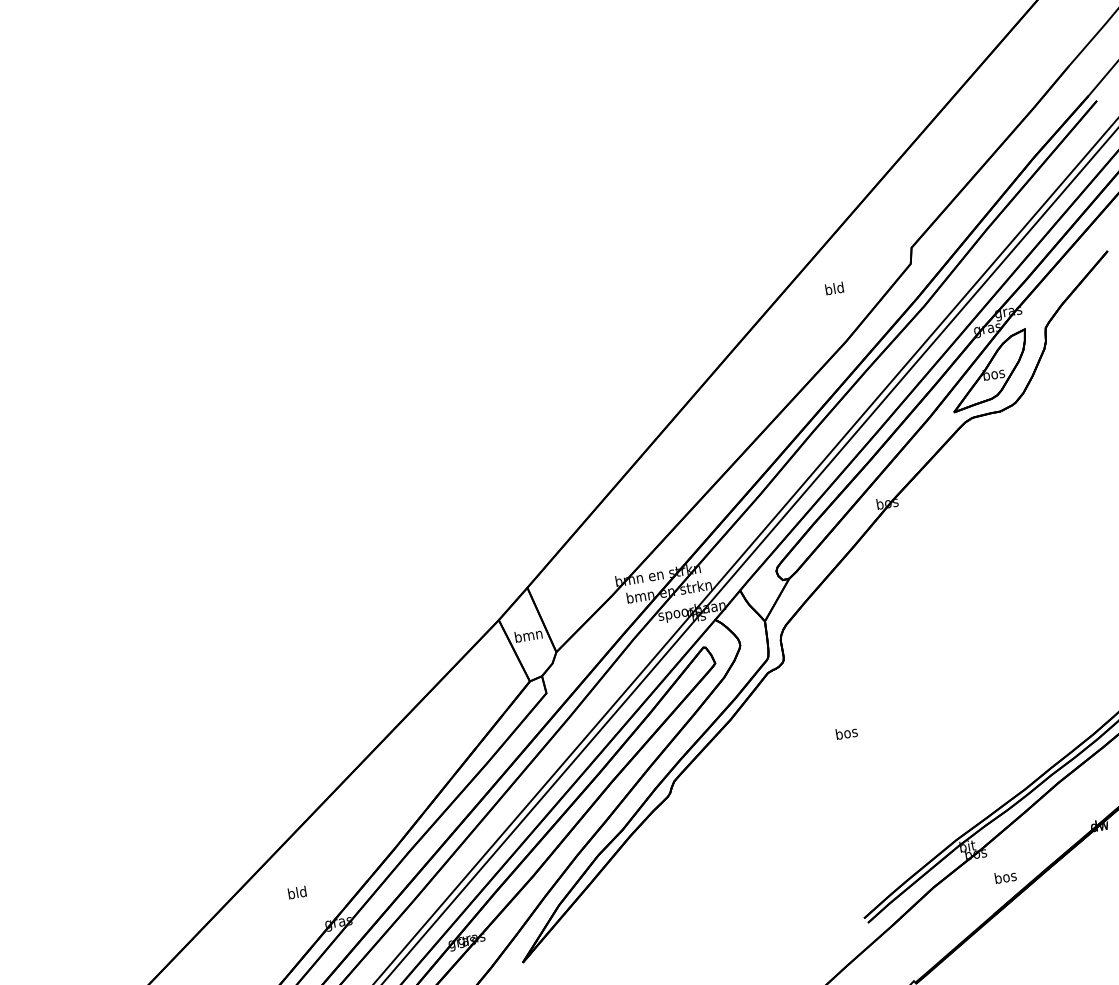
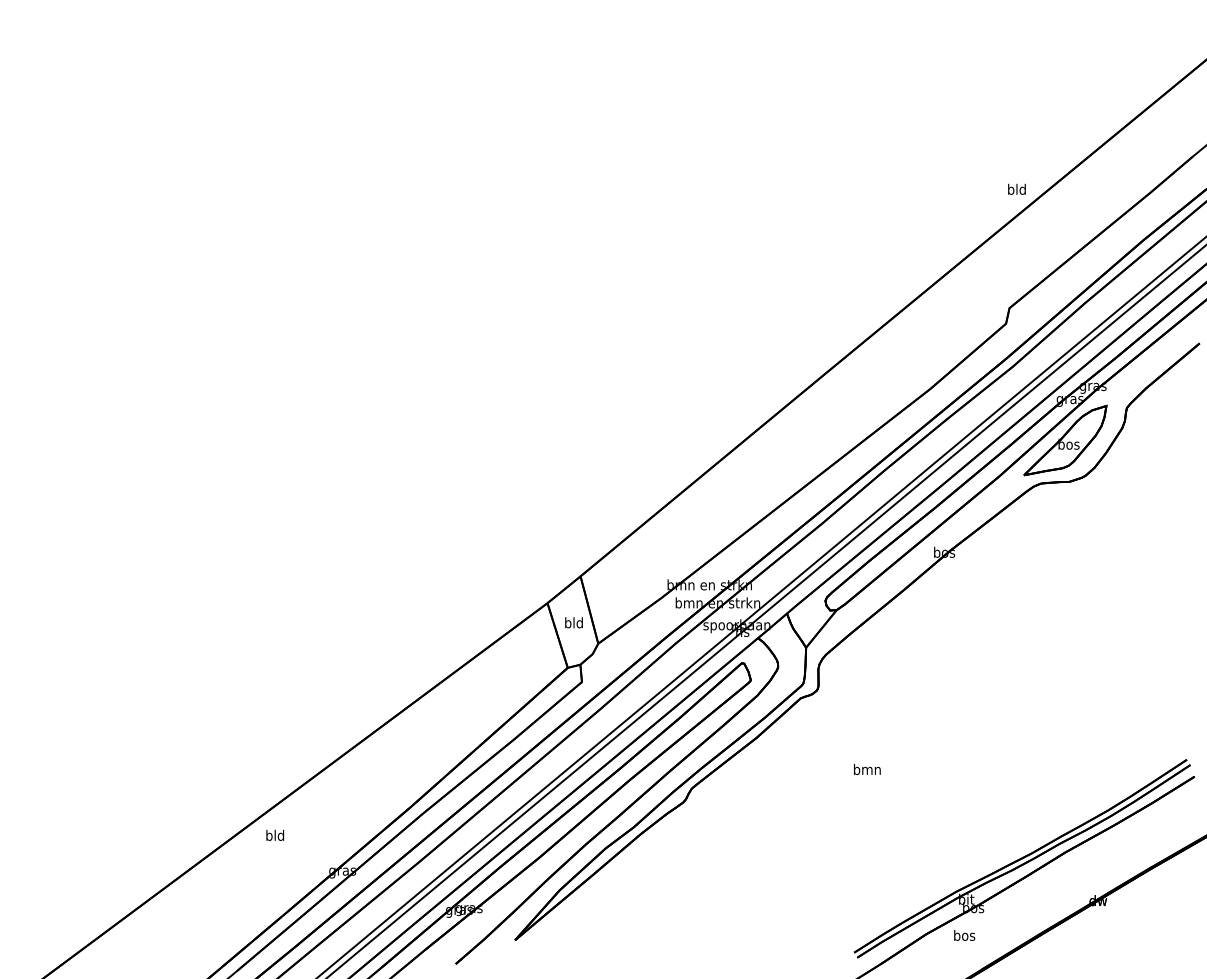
text: (833, 287) -> (1016, 188), moved
text: (528, 635) -> (573, 622), bmn -> bld
text: (846, 732) -> (867, 769), bos -> bmn
text: (1005, 876) -> (964, 934), moved
text: (297, 891) -> (275, 834), moved

